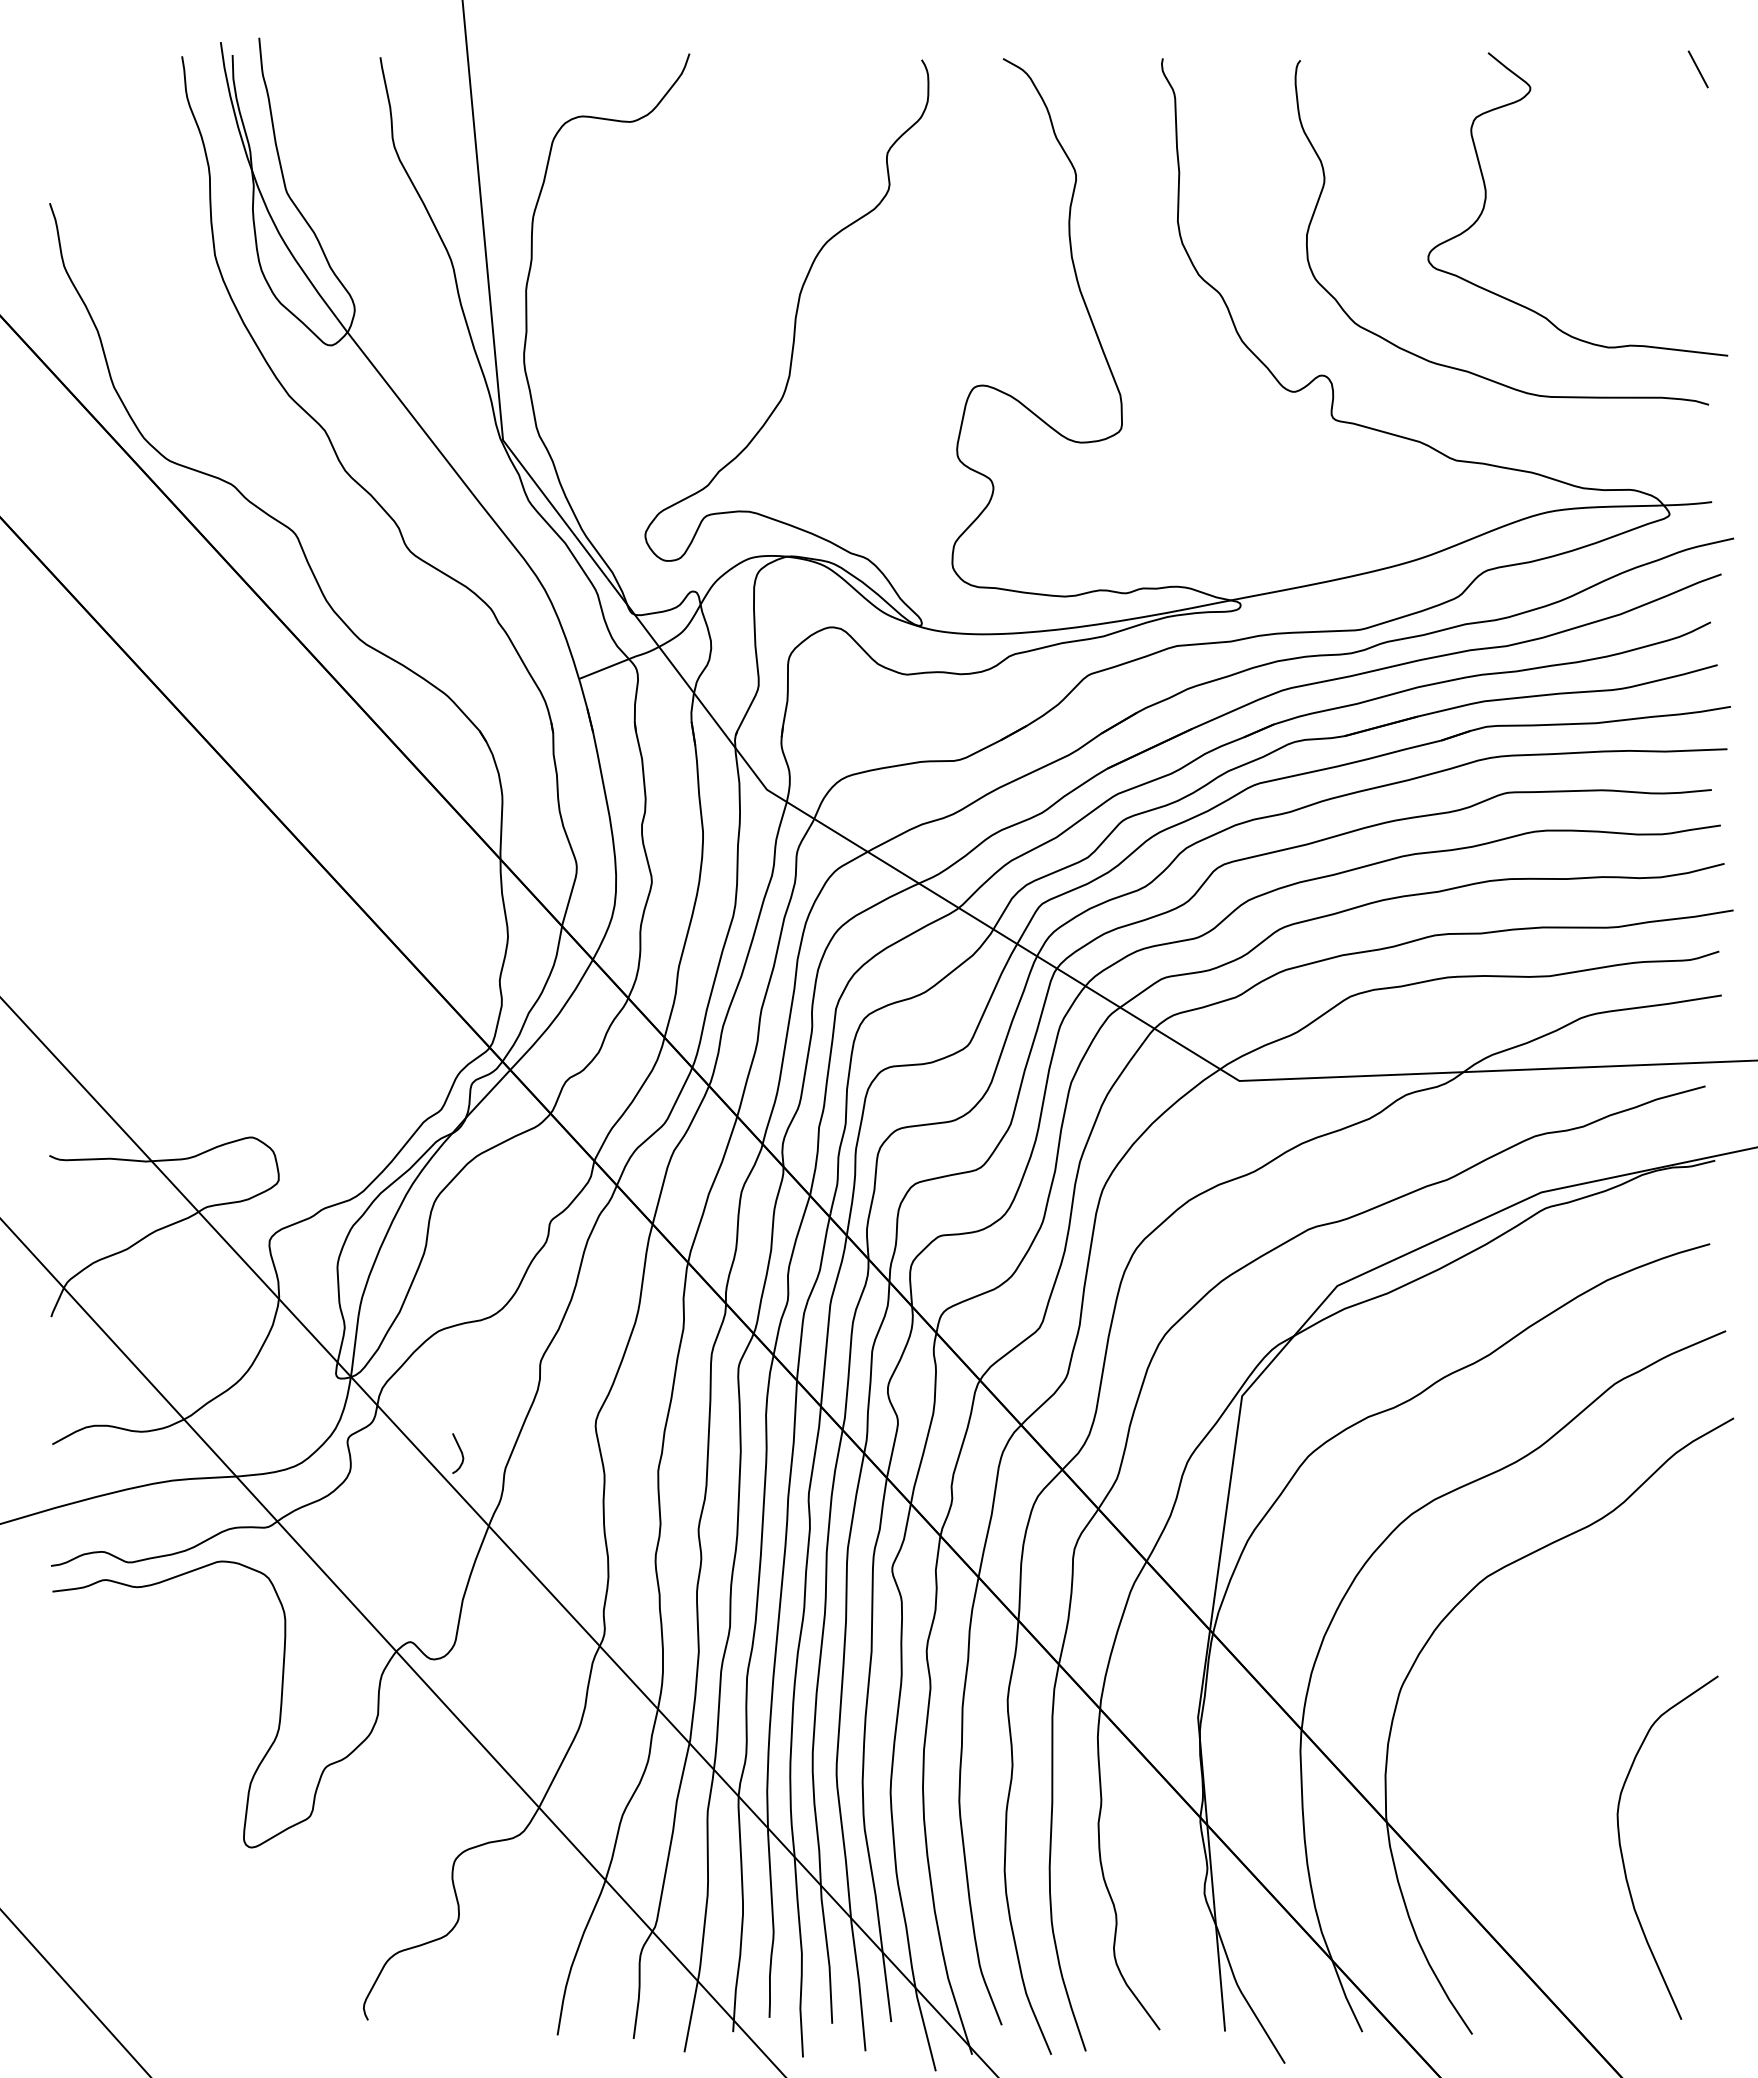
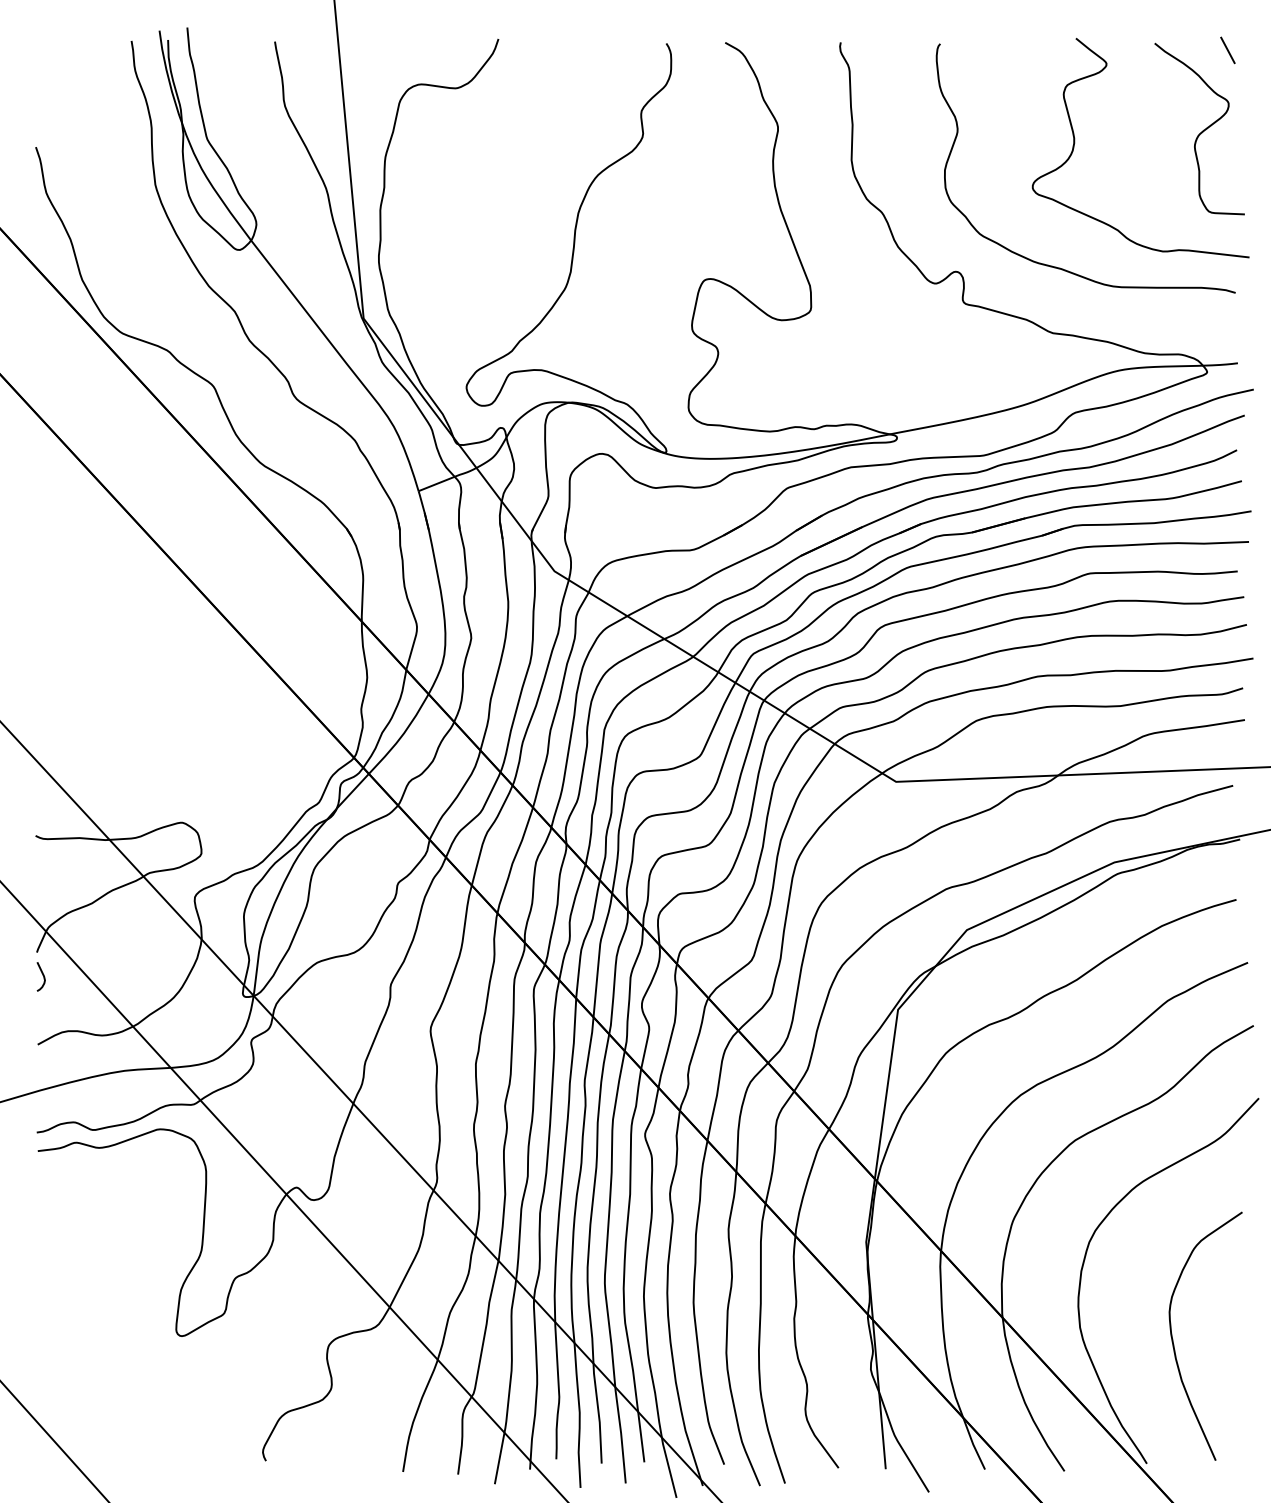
curve: (1662, 181) -> (1202, 131), added
curve: (460, 1452) -> (42, 976), moved
curve: (1500, 1743) -> (1084, 1260), added

